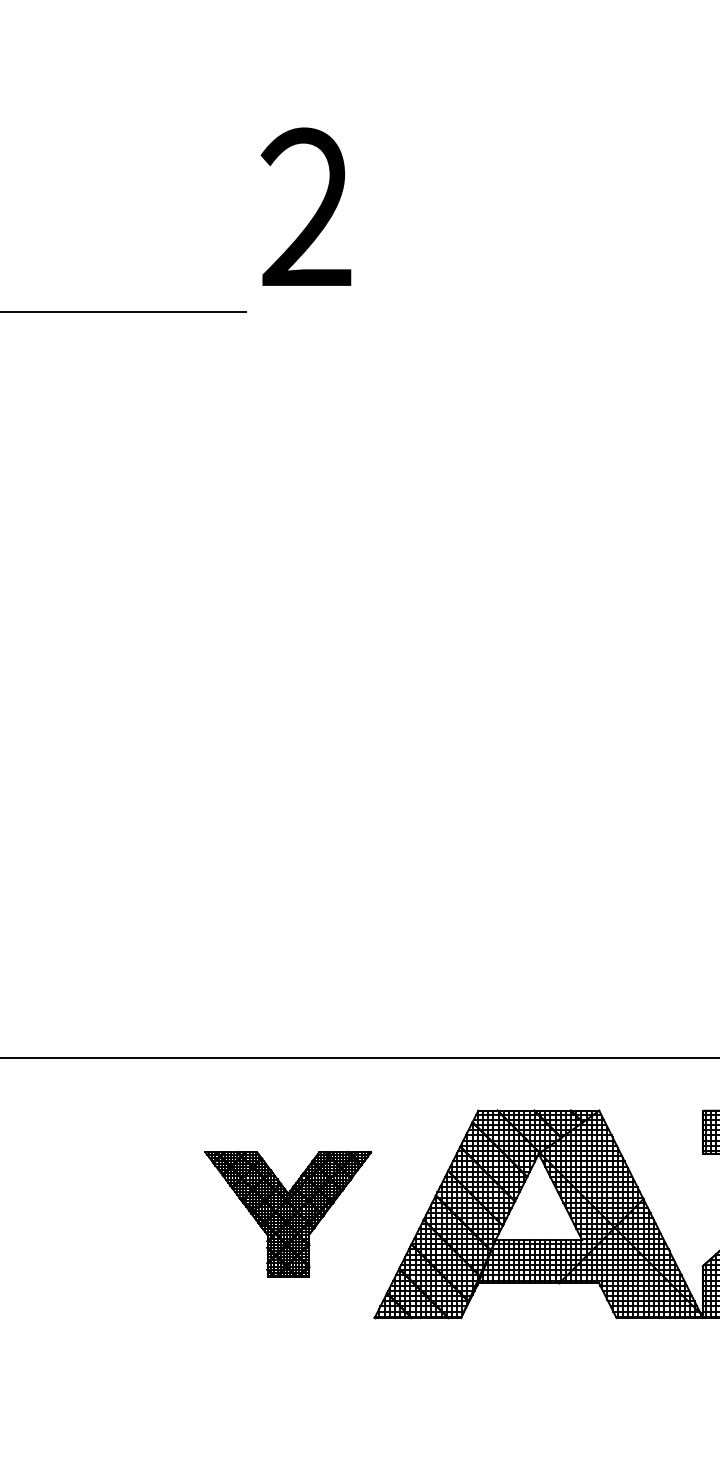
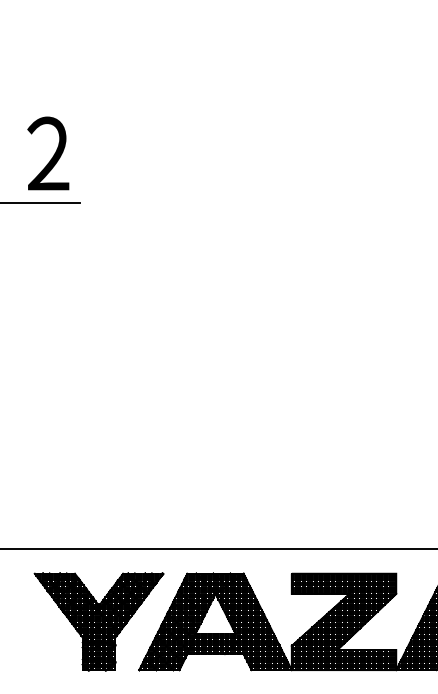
text: (306, 206) -> (48, 153), moved
part: (287, 1213) -> (98, 621), size x1.67

